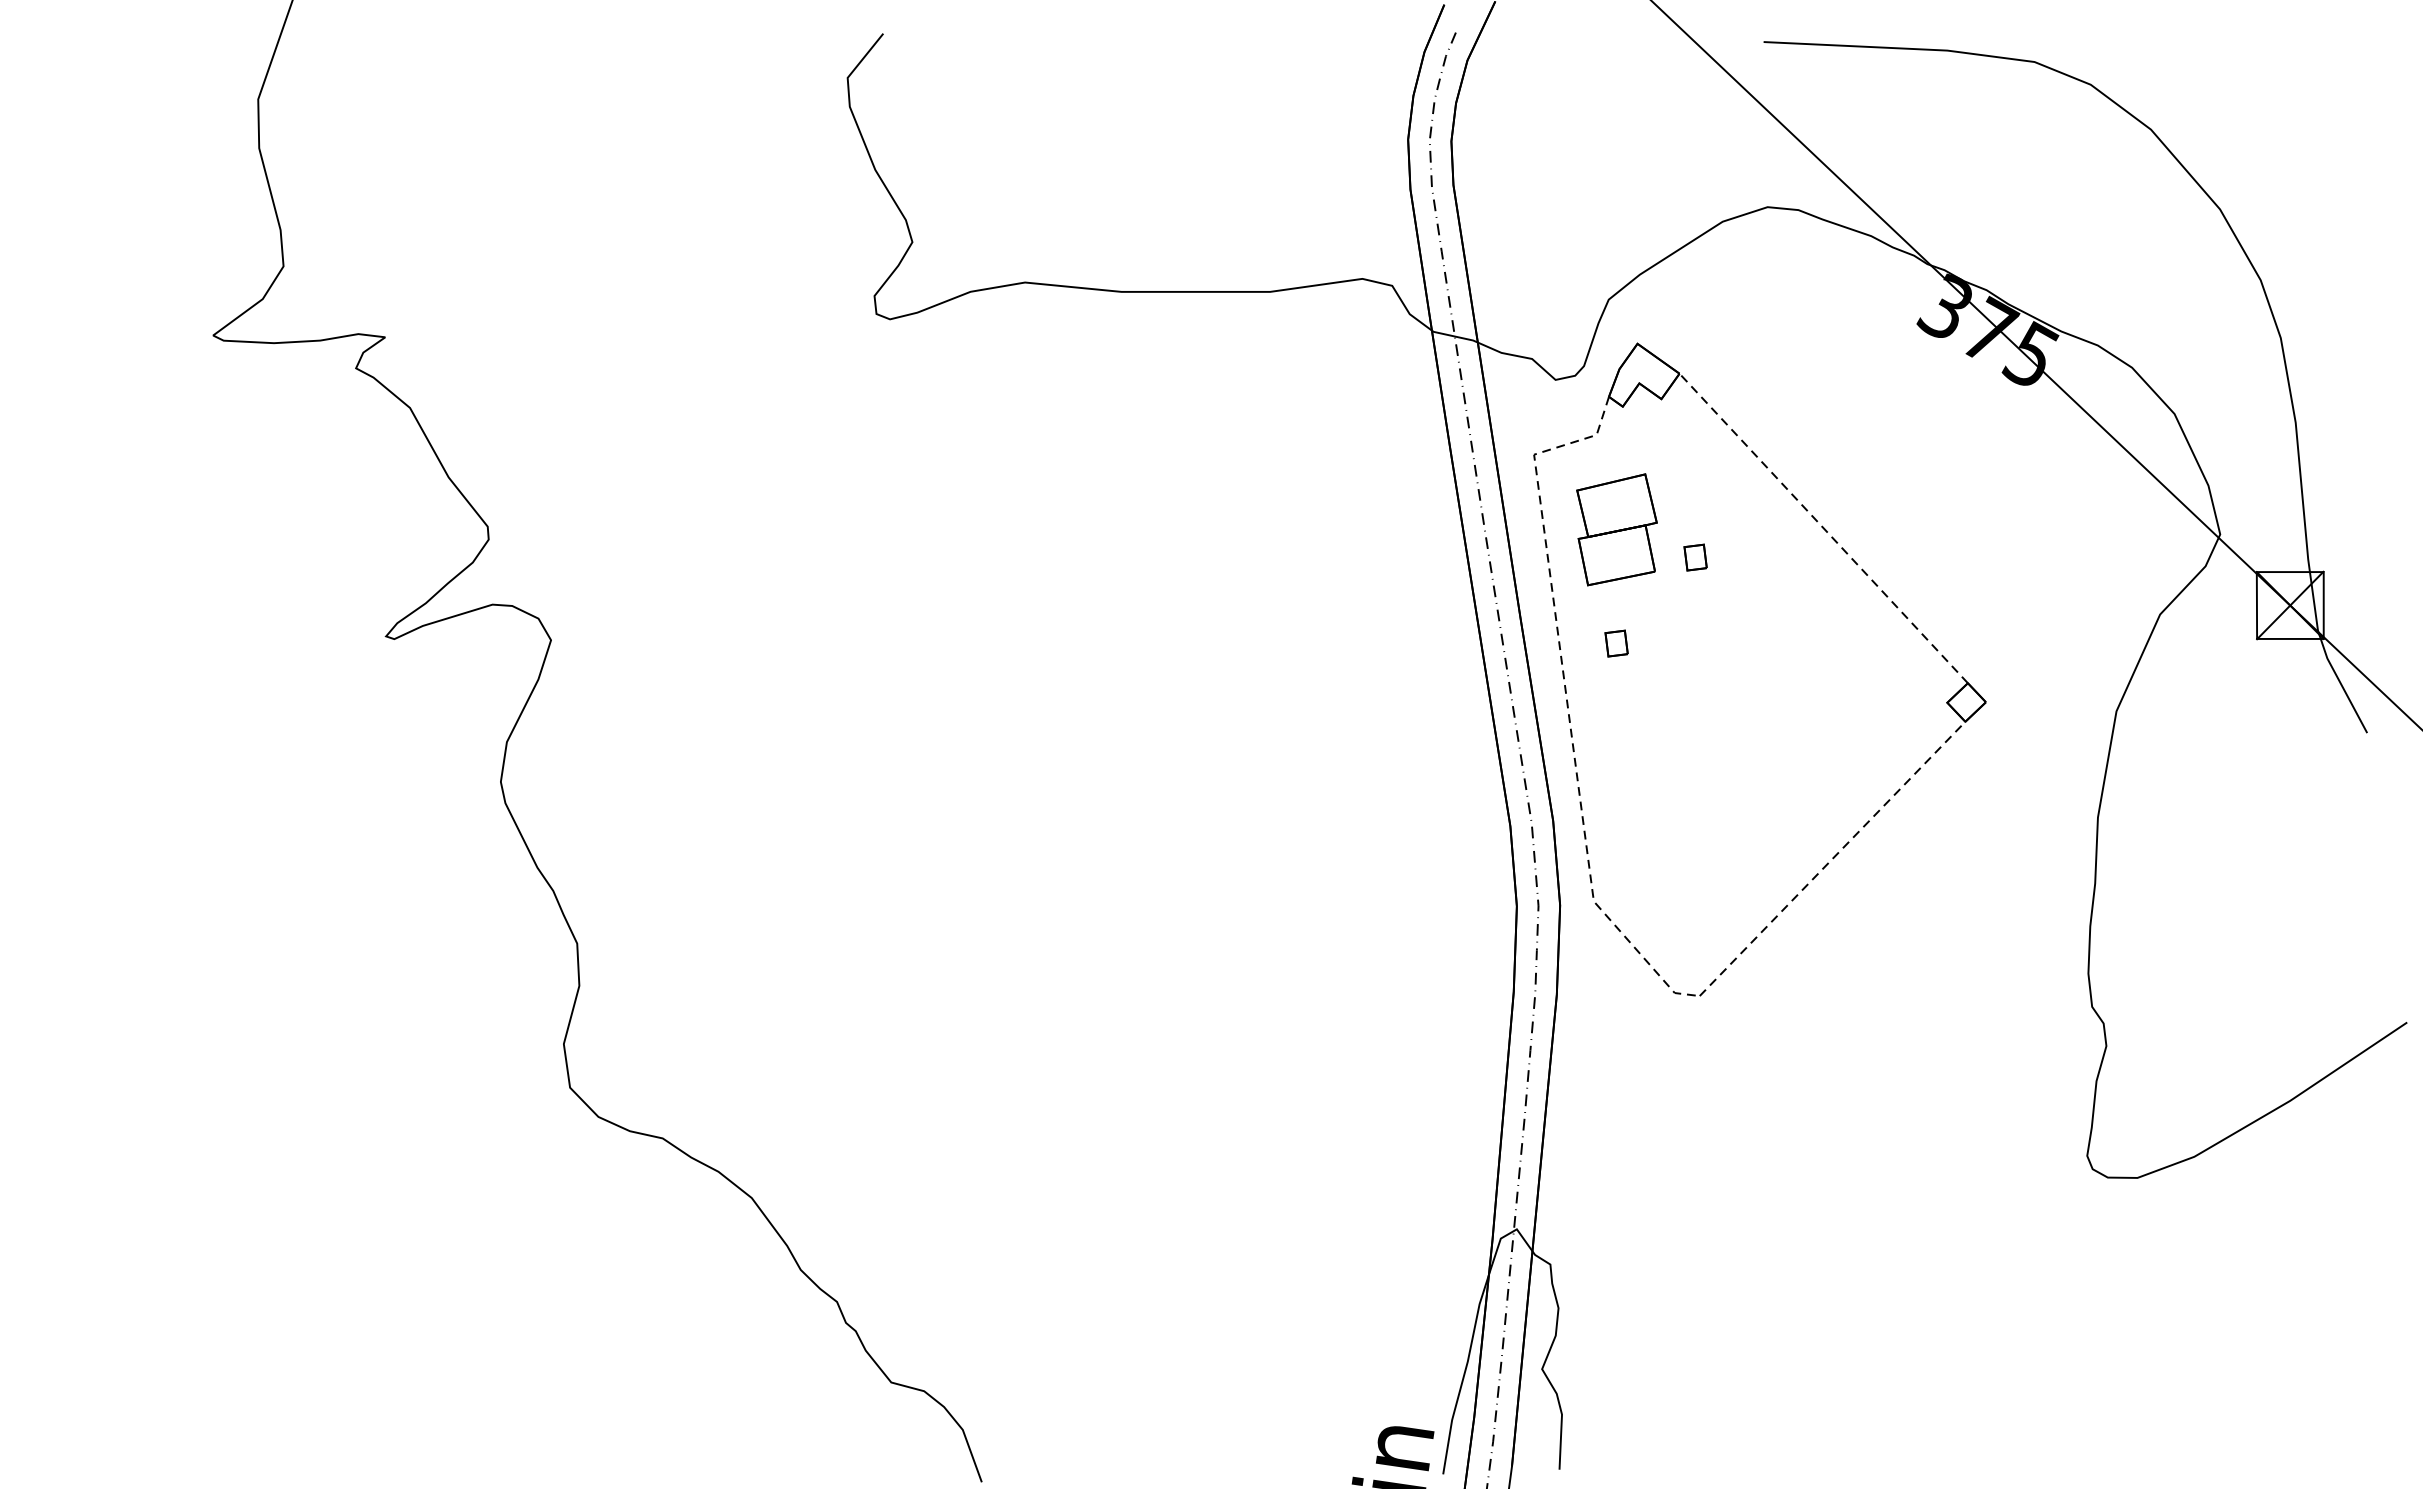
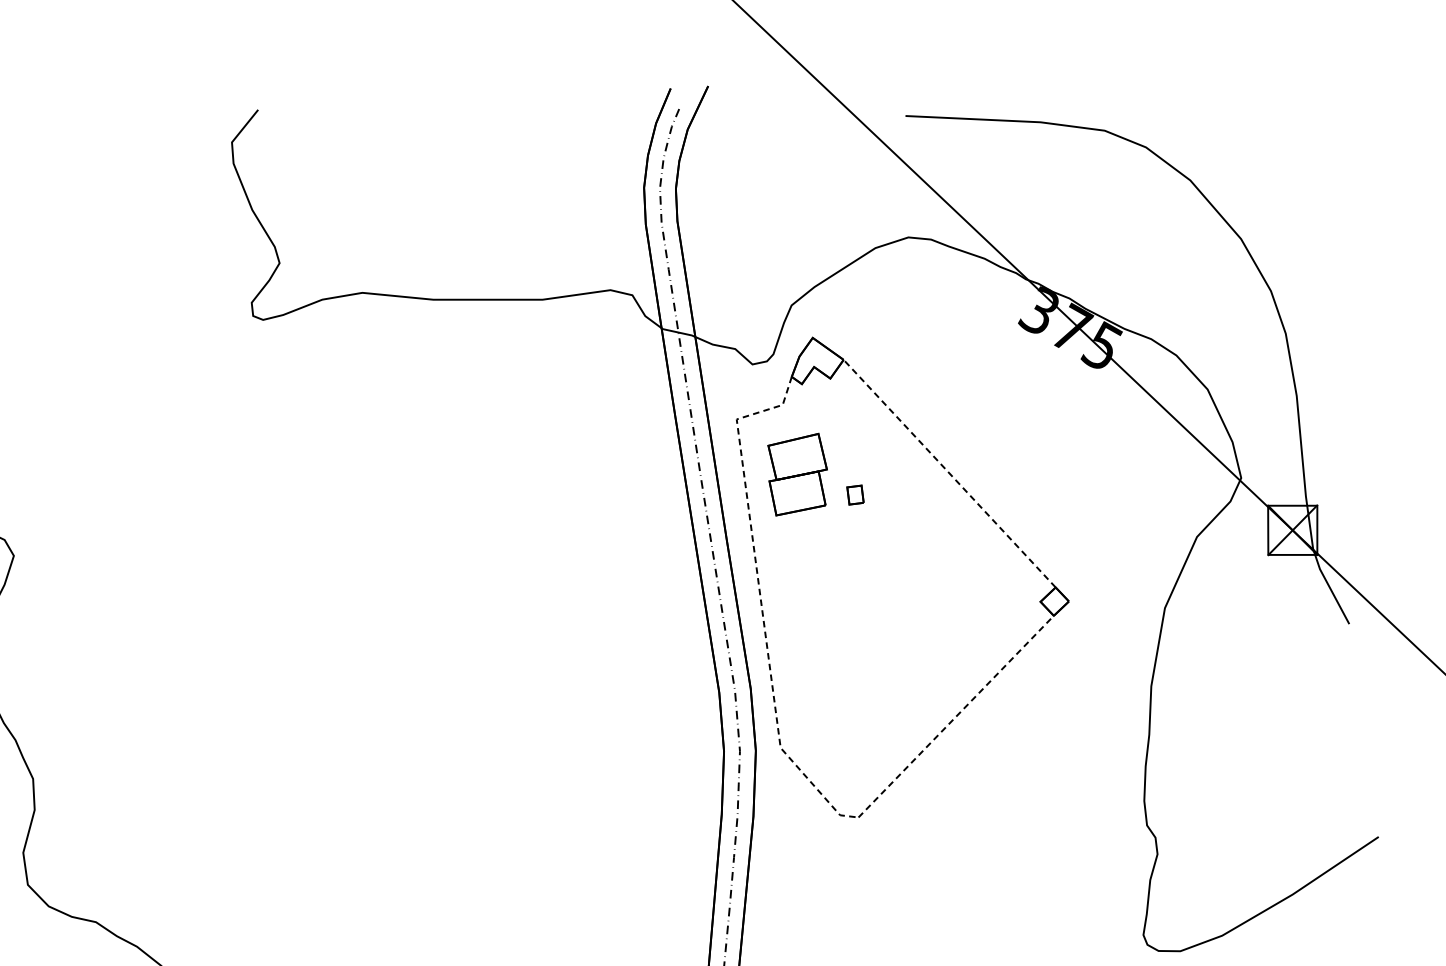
part: (1616, 643) -> (797, 558), removed

